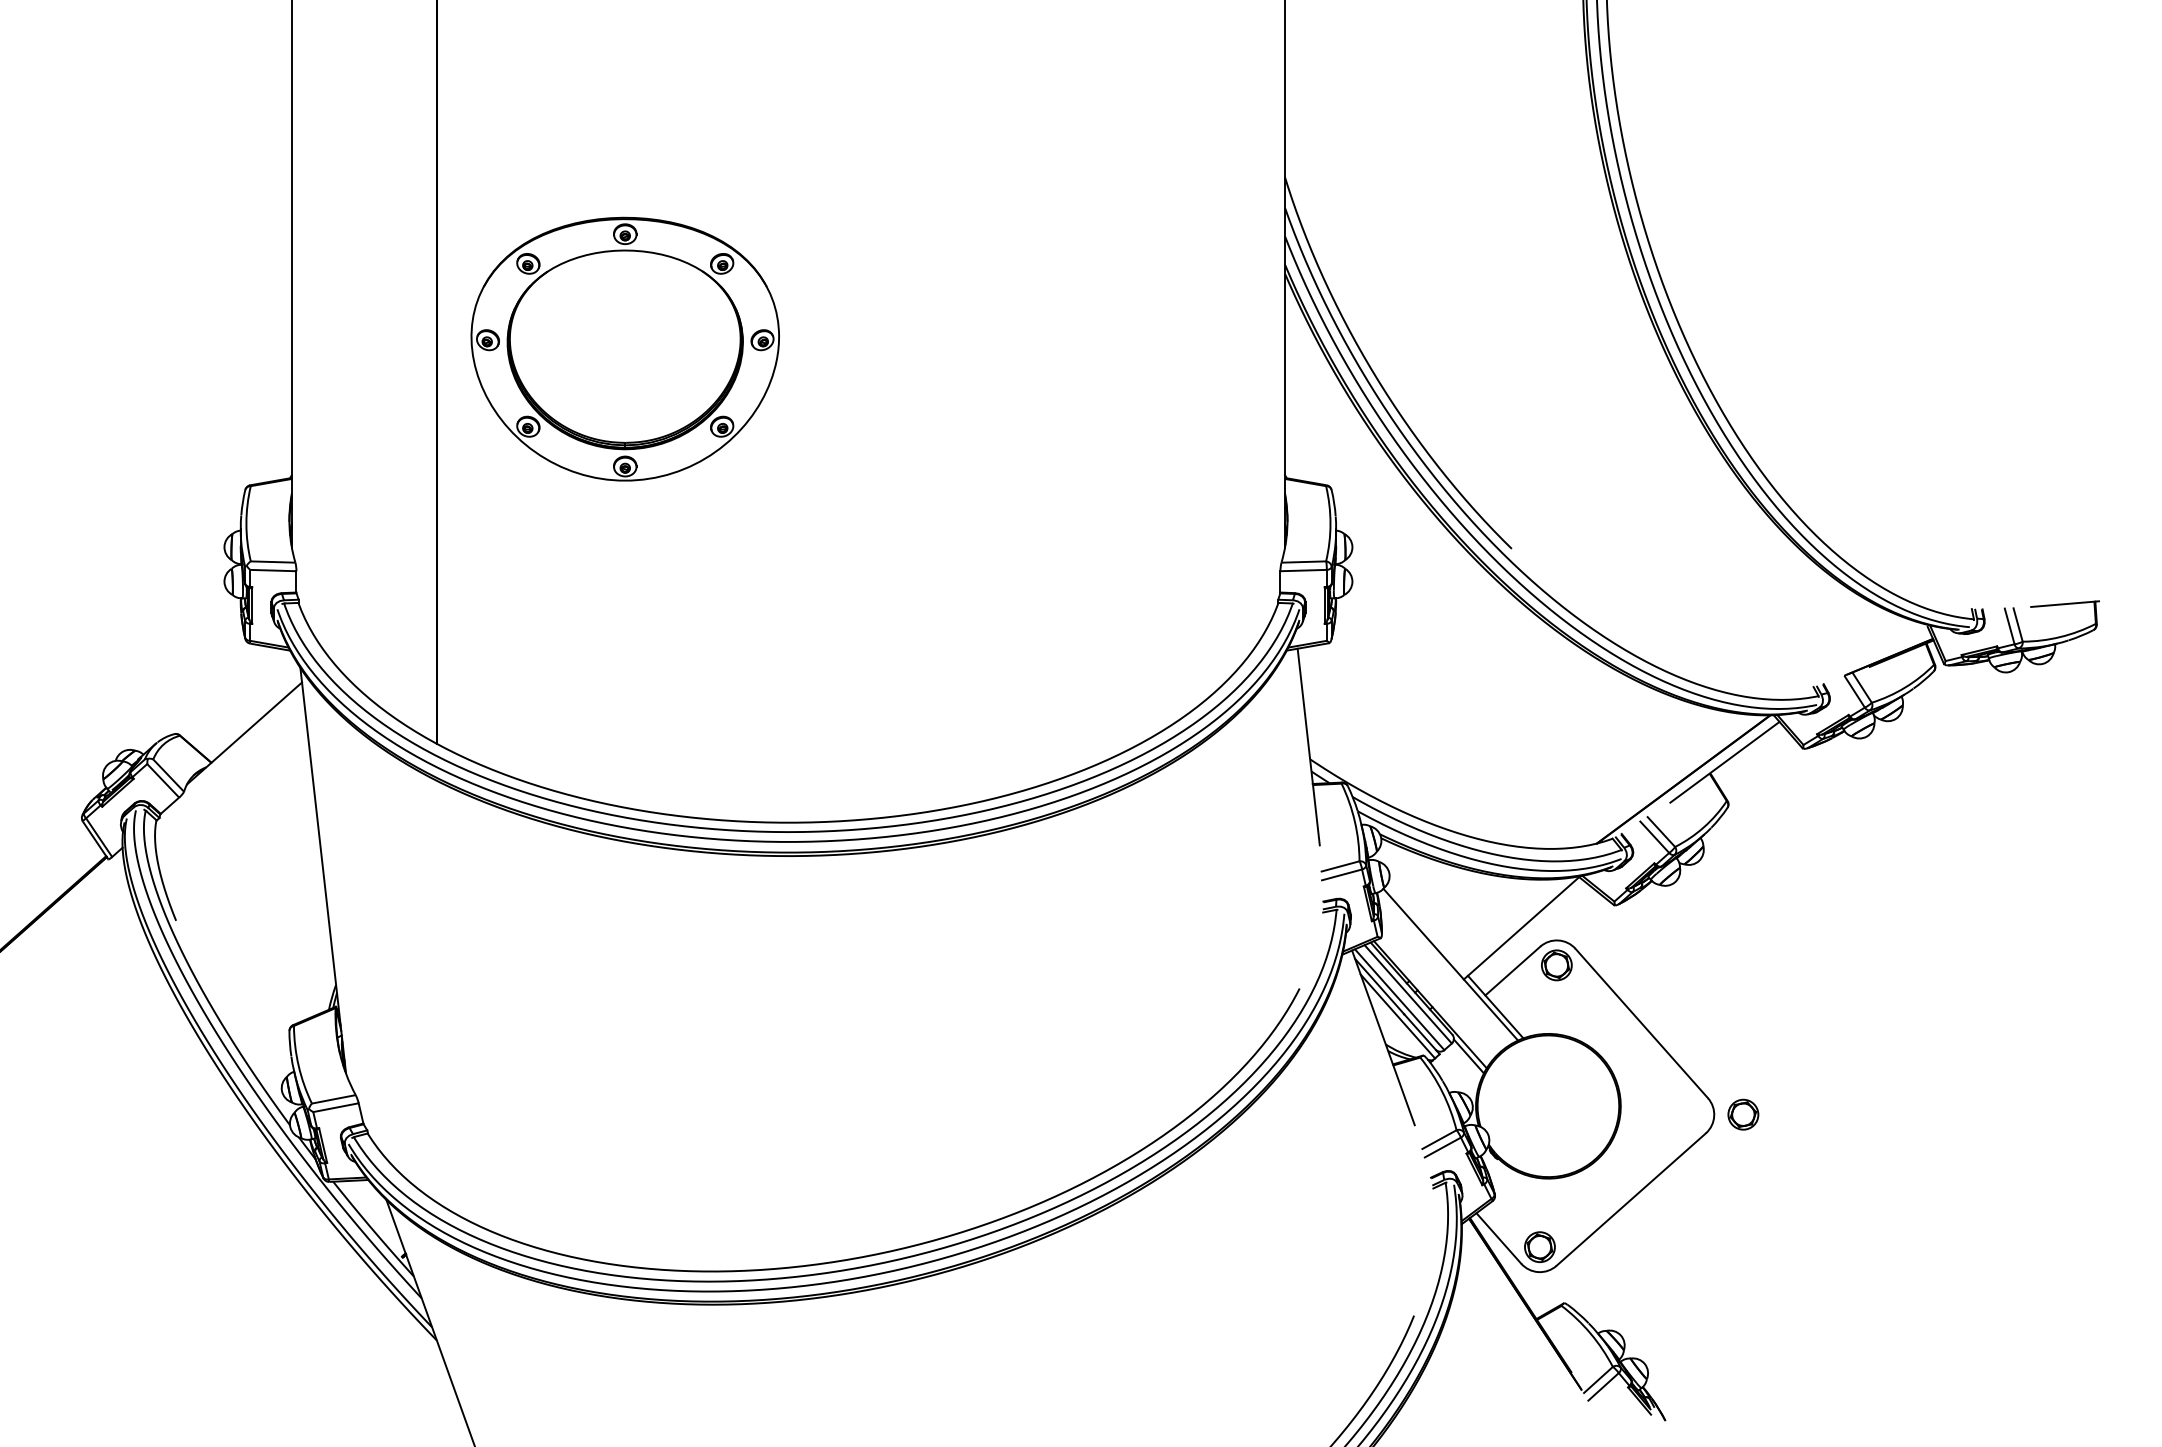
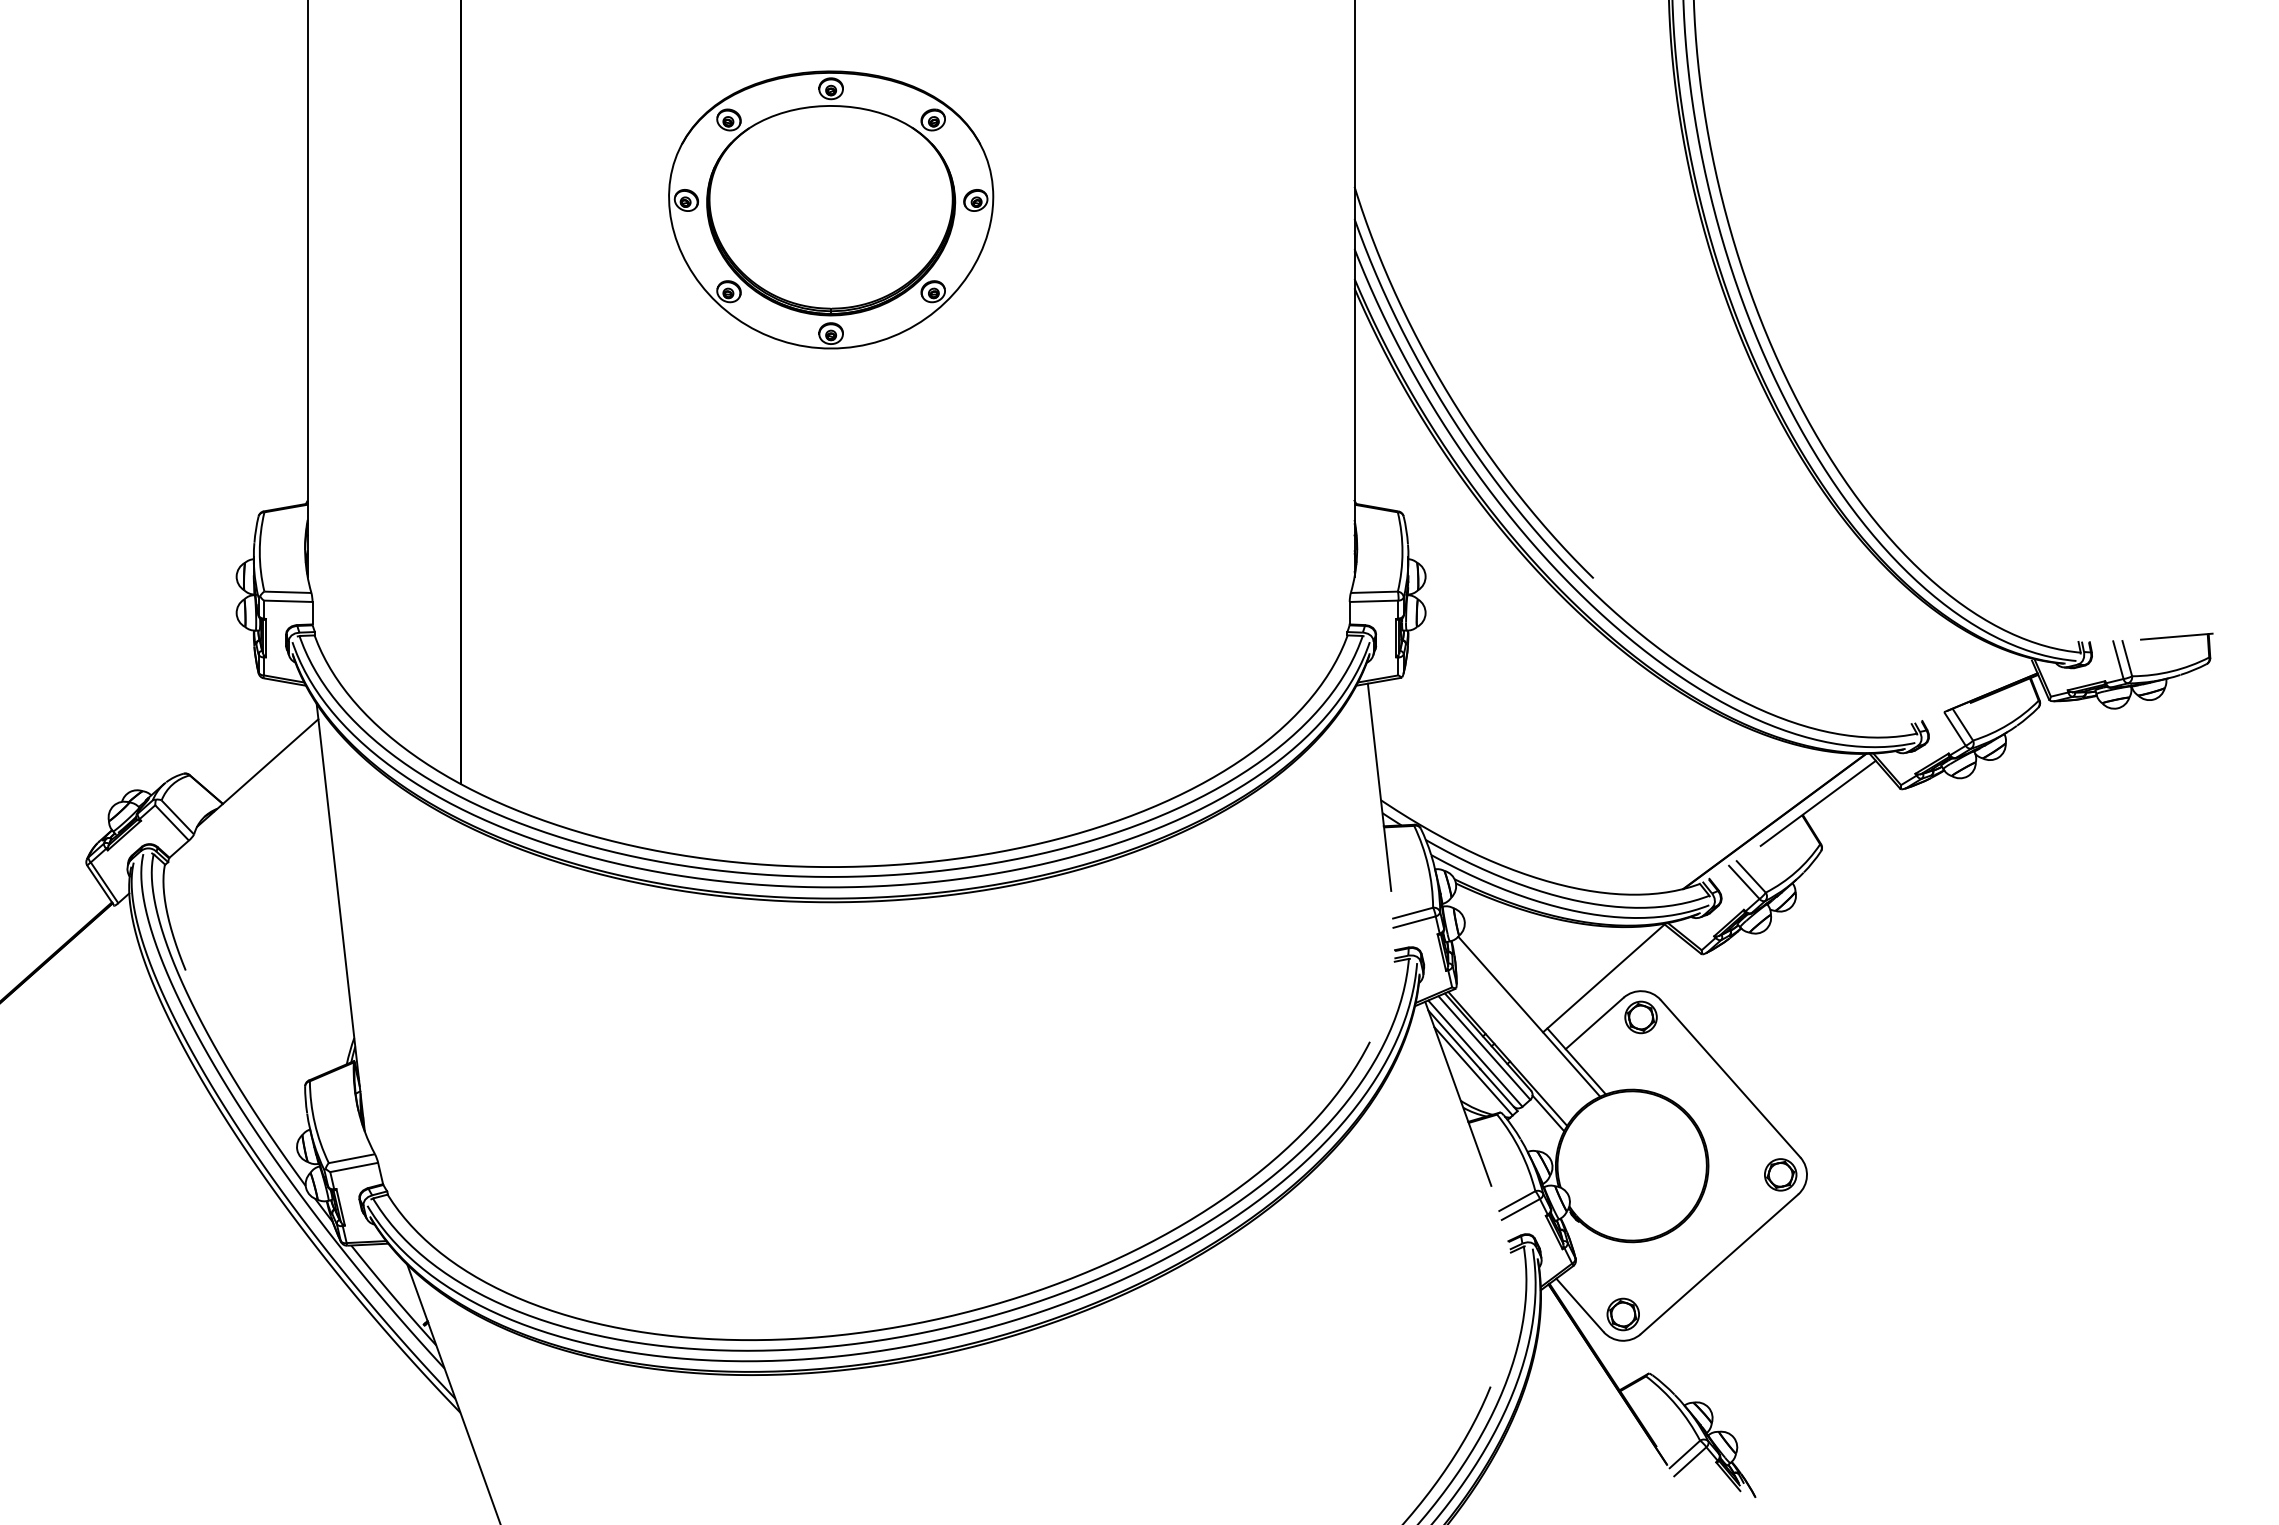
part: (625, 348) -> (831, 209), moved
part: (1743, 1114) -> (1780, 1174), moved

